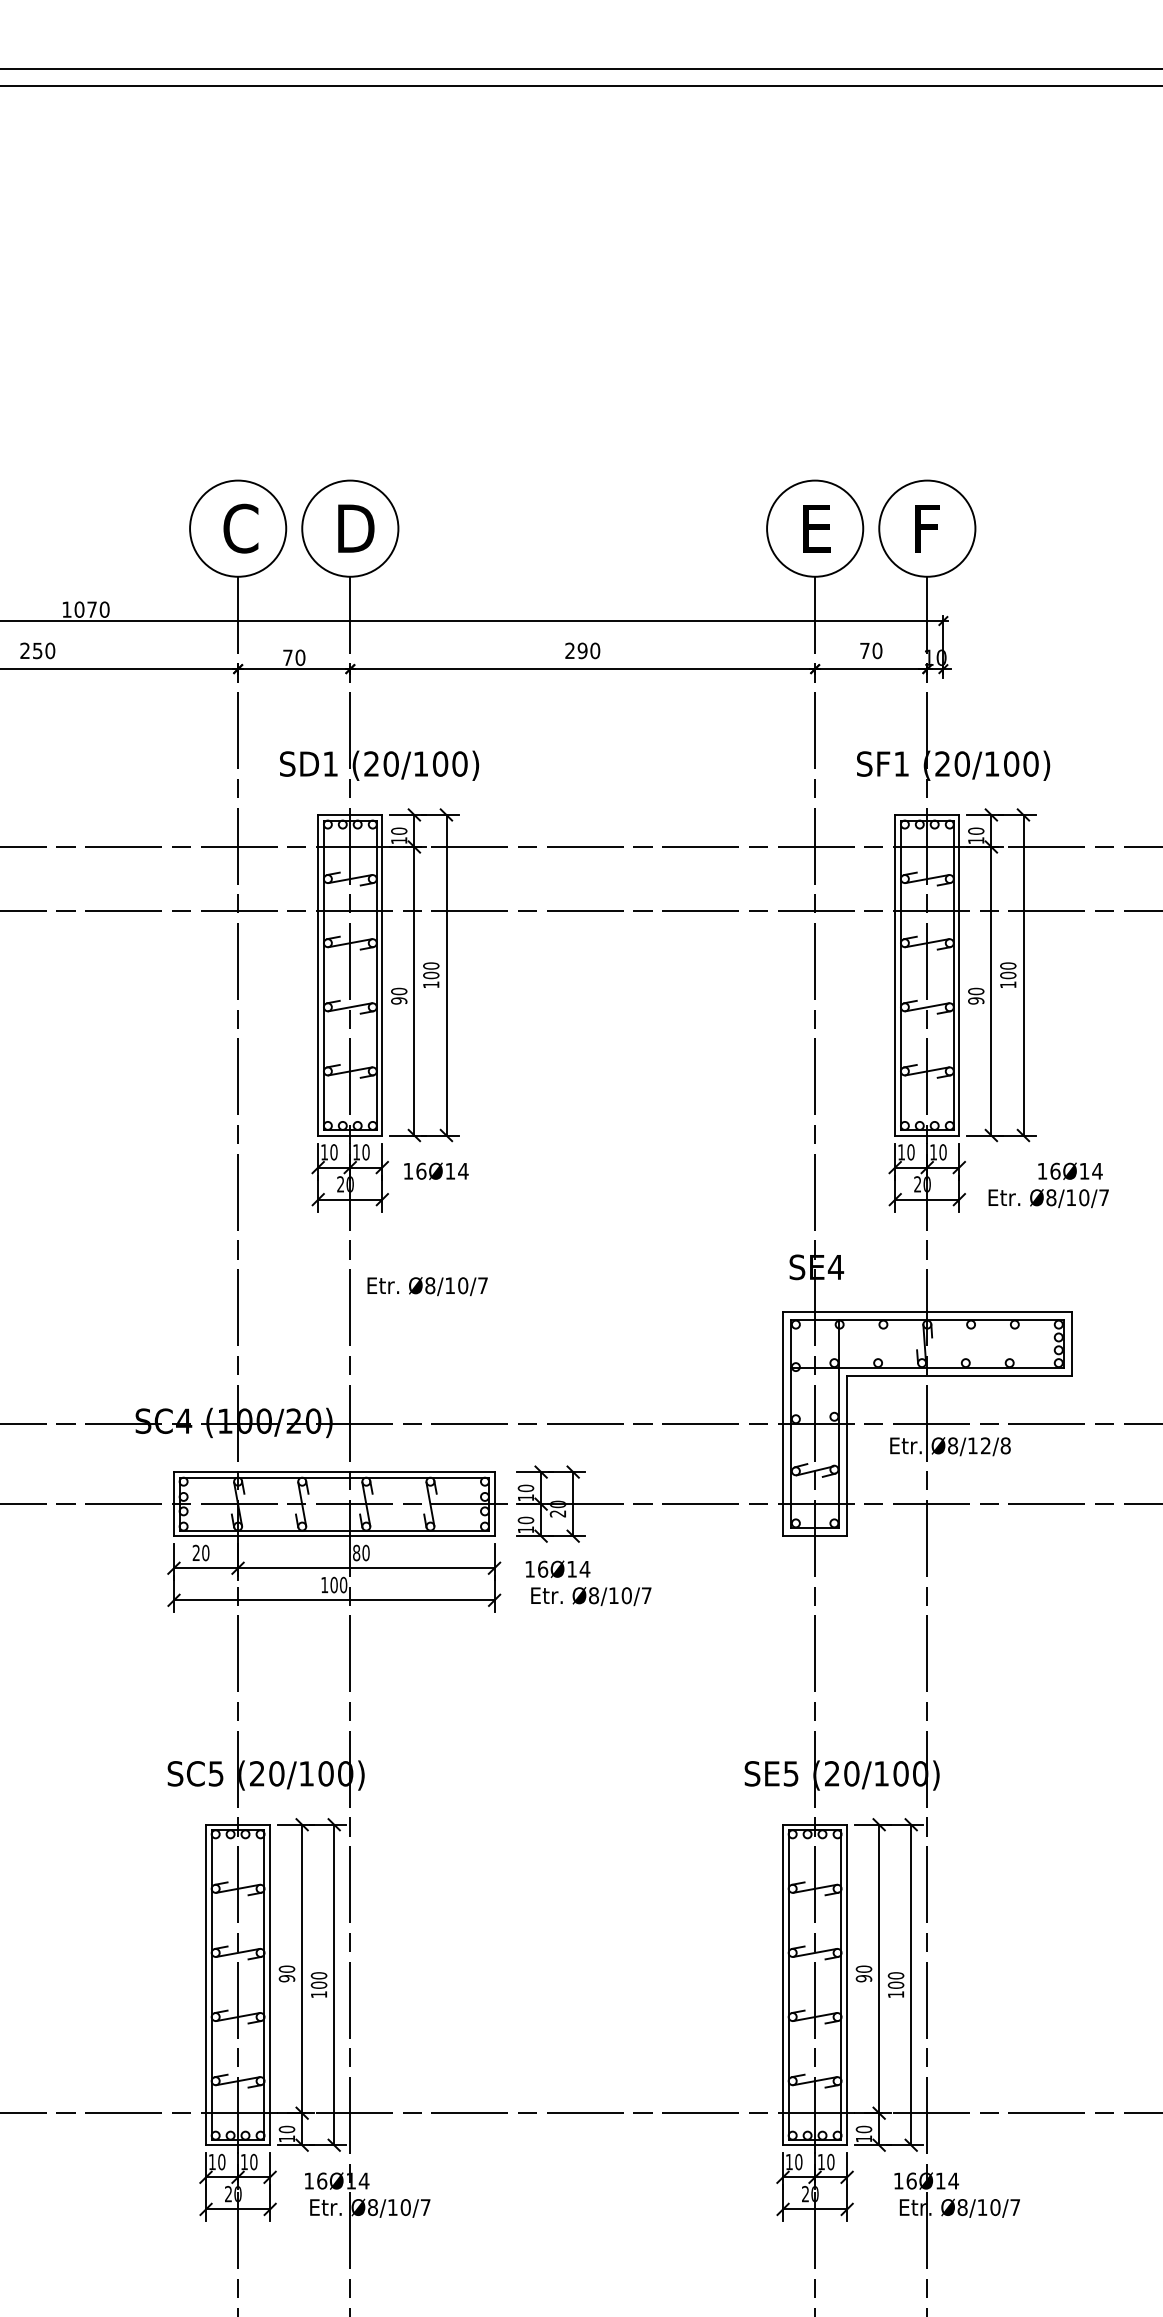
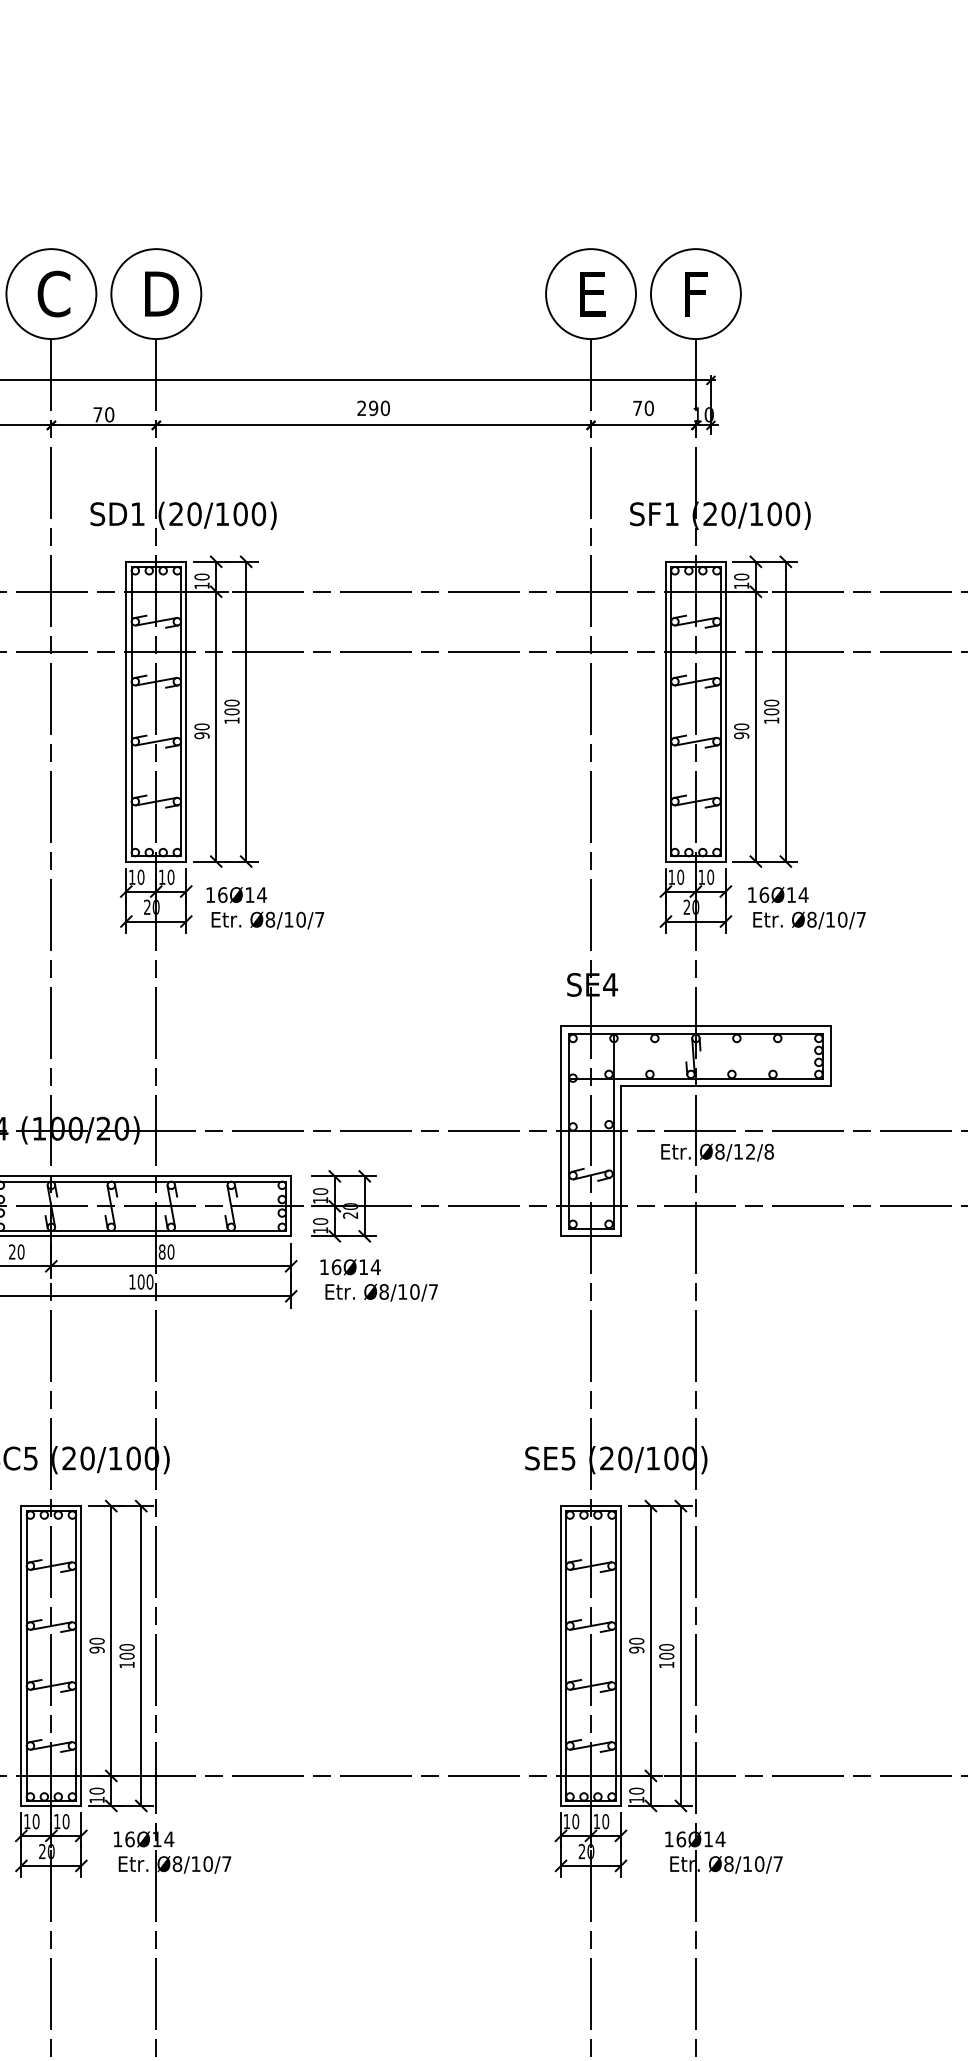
text: (1070, 1170) -> (778, 894), moved
text: (427, 1286) -> (267, 920), moved

